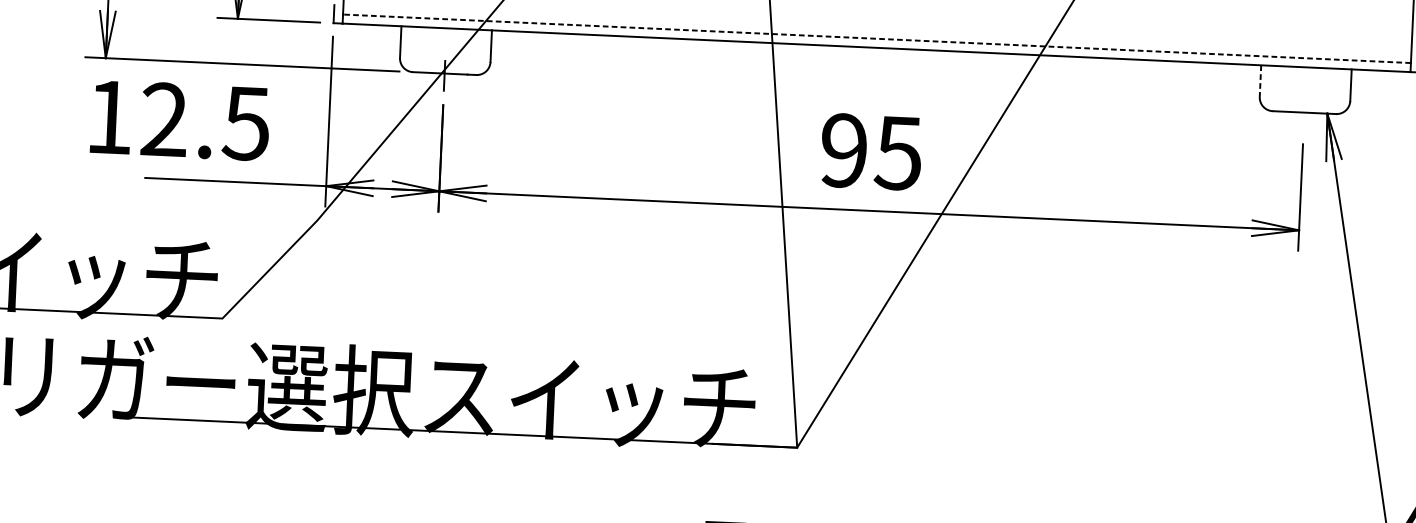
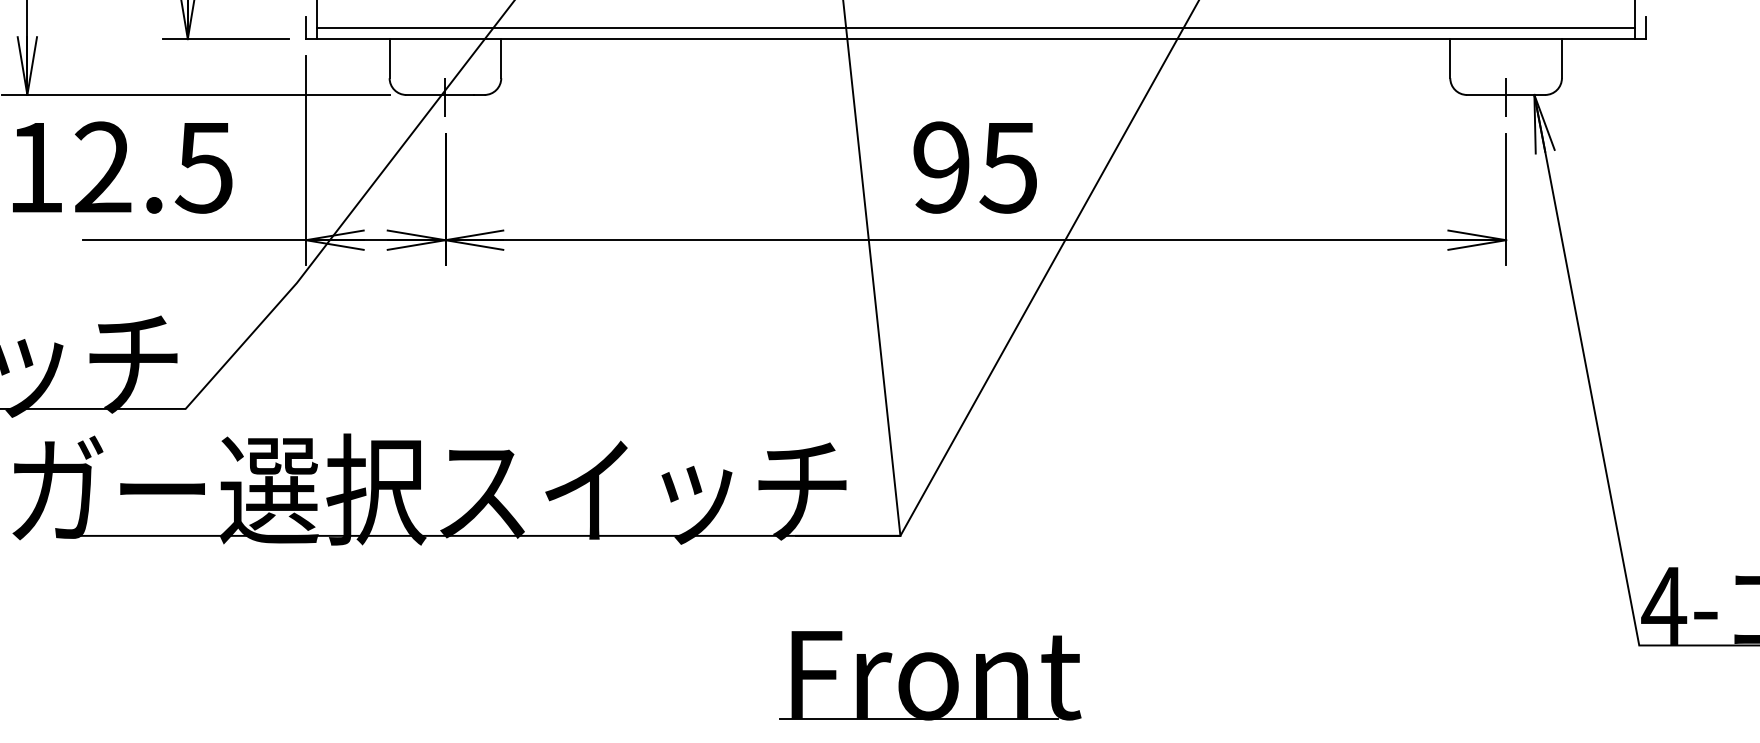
line: (876, 38) -> (975, 27), dashed -> solid
line: (1260, 81) -> (1450, 58), dashed -> solid
line: (1304, 114) -> (1506, 97), added

